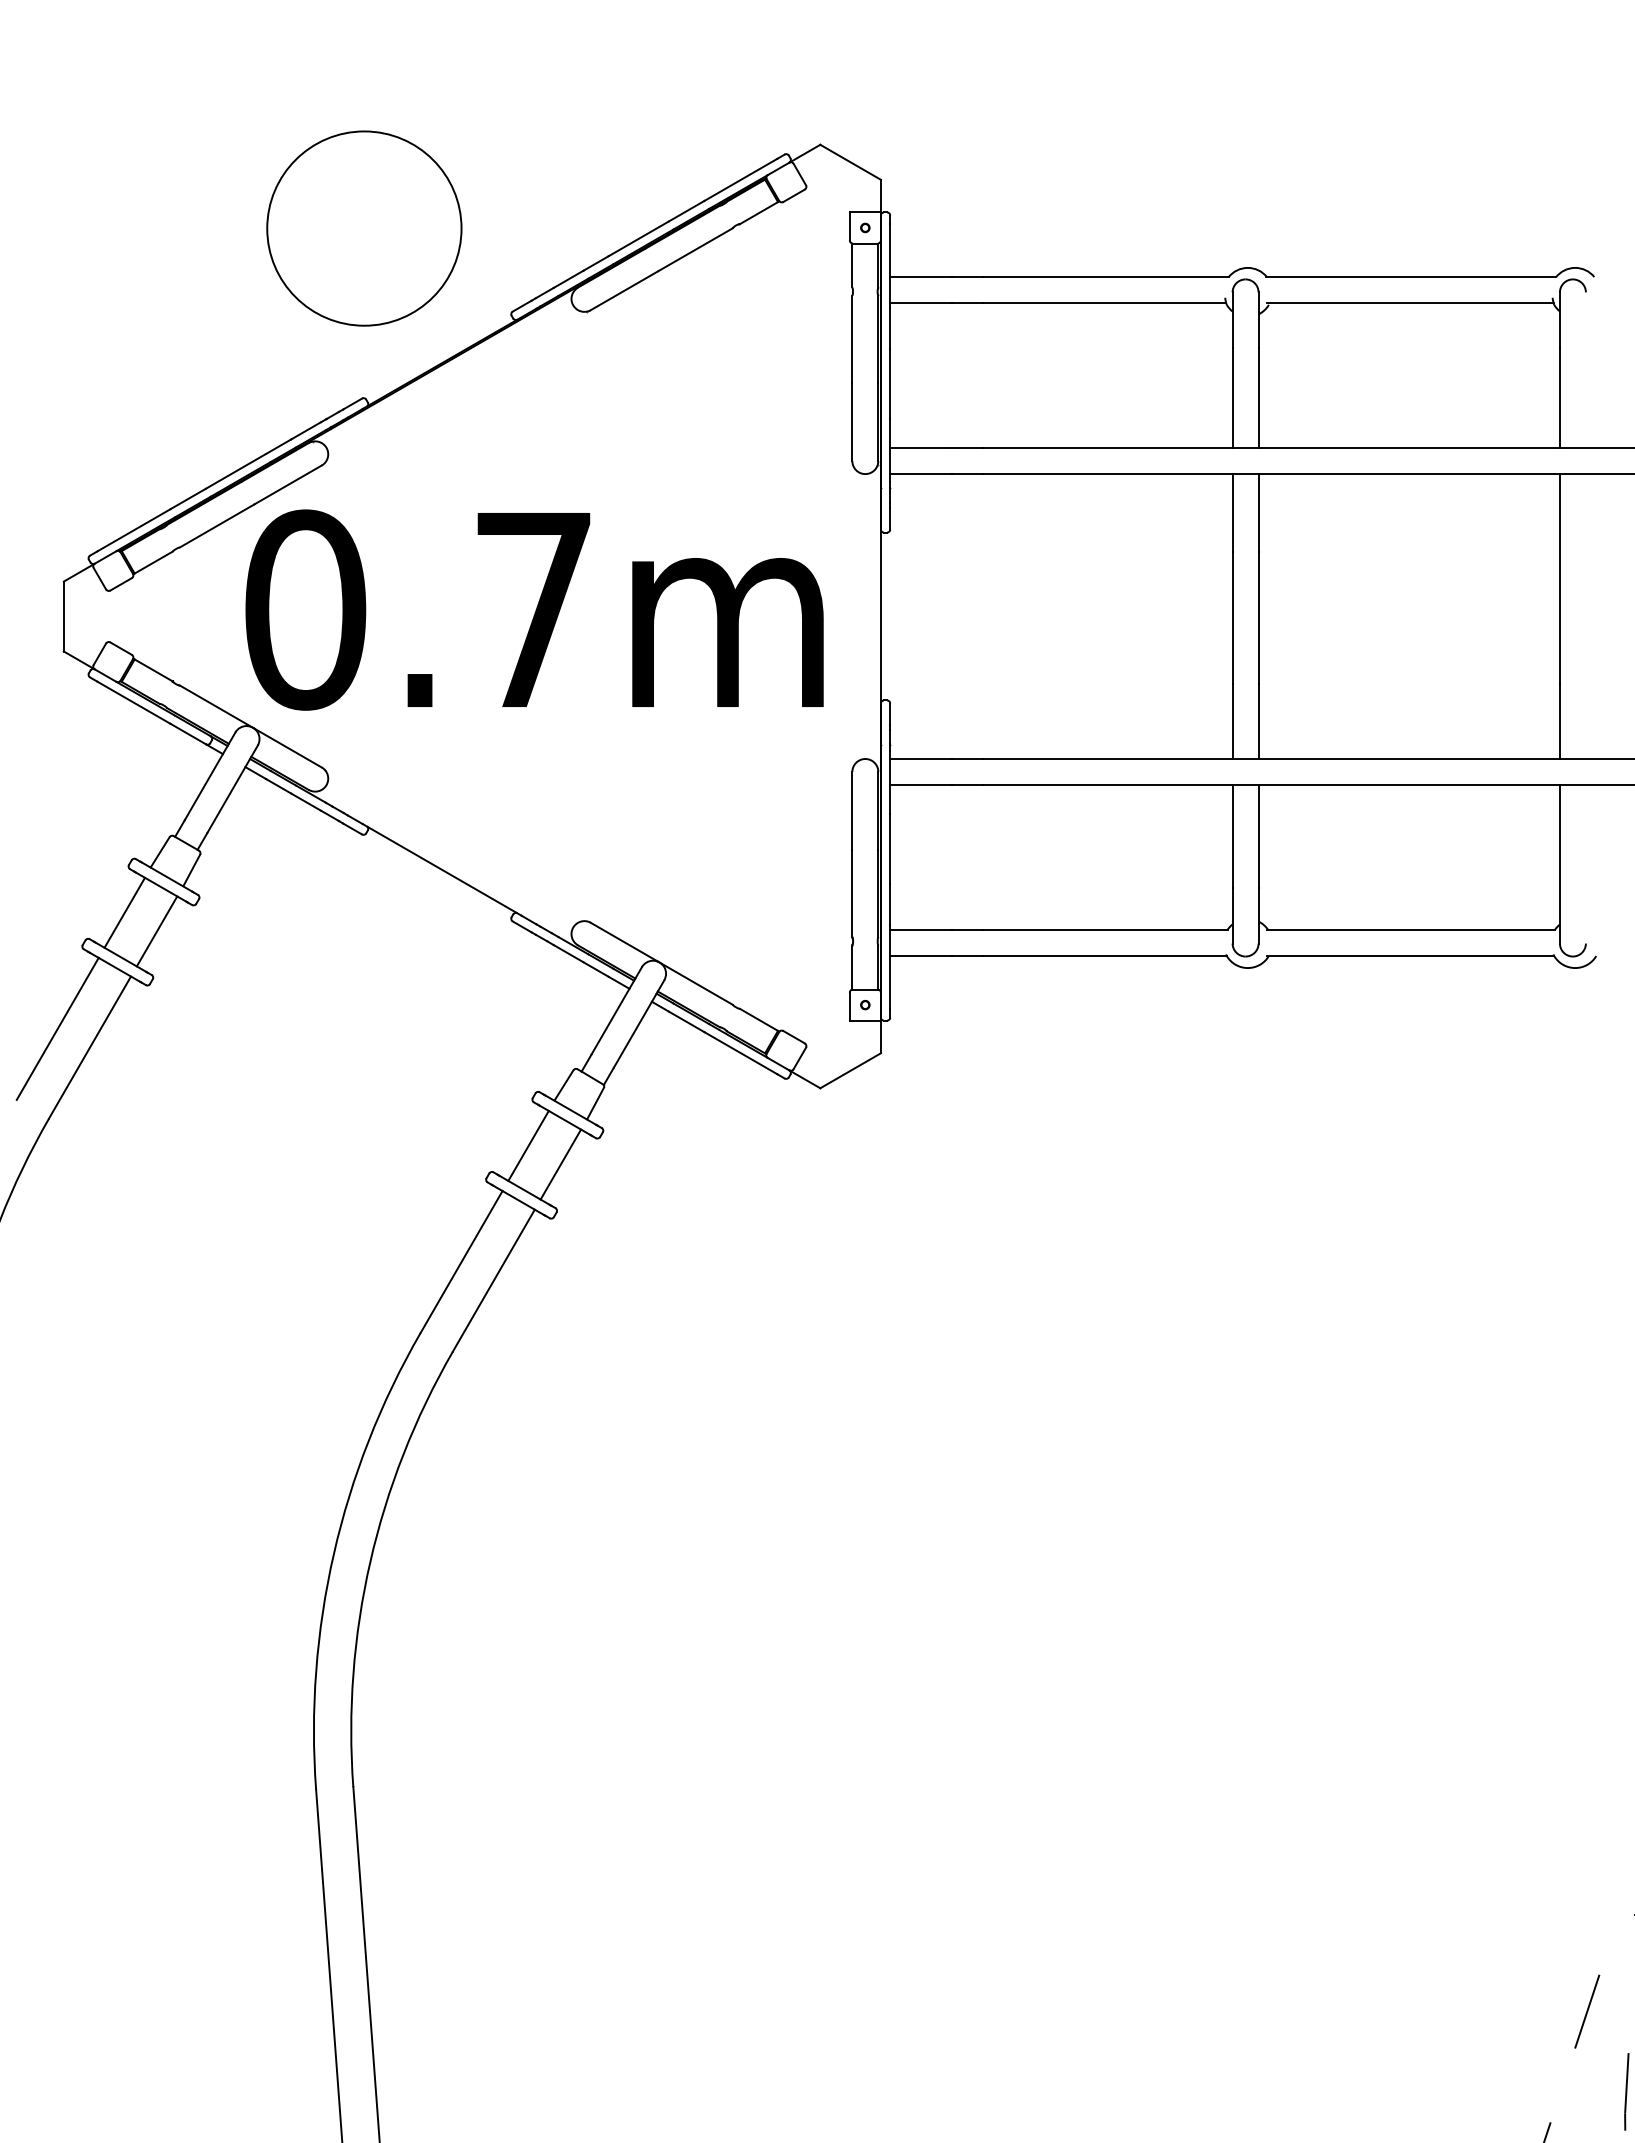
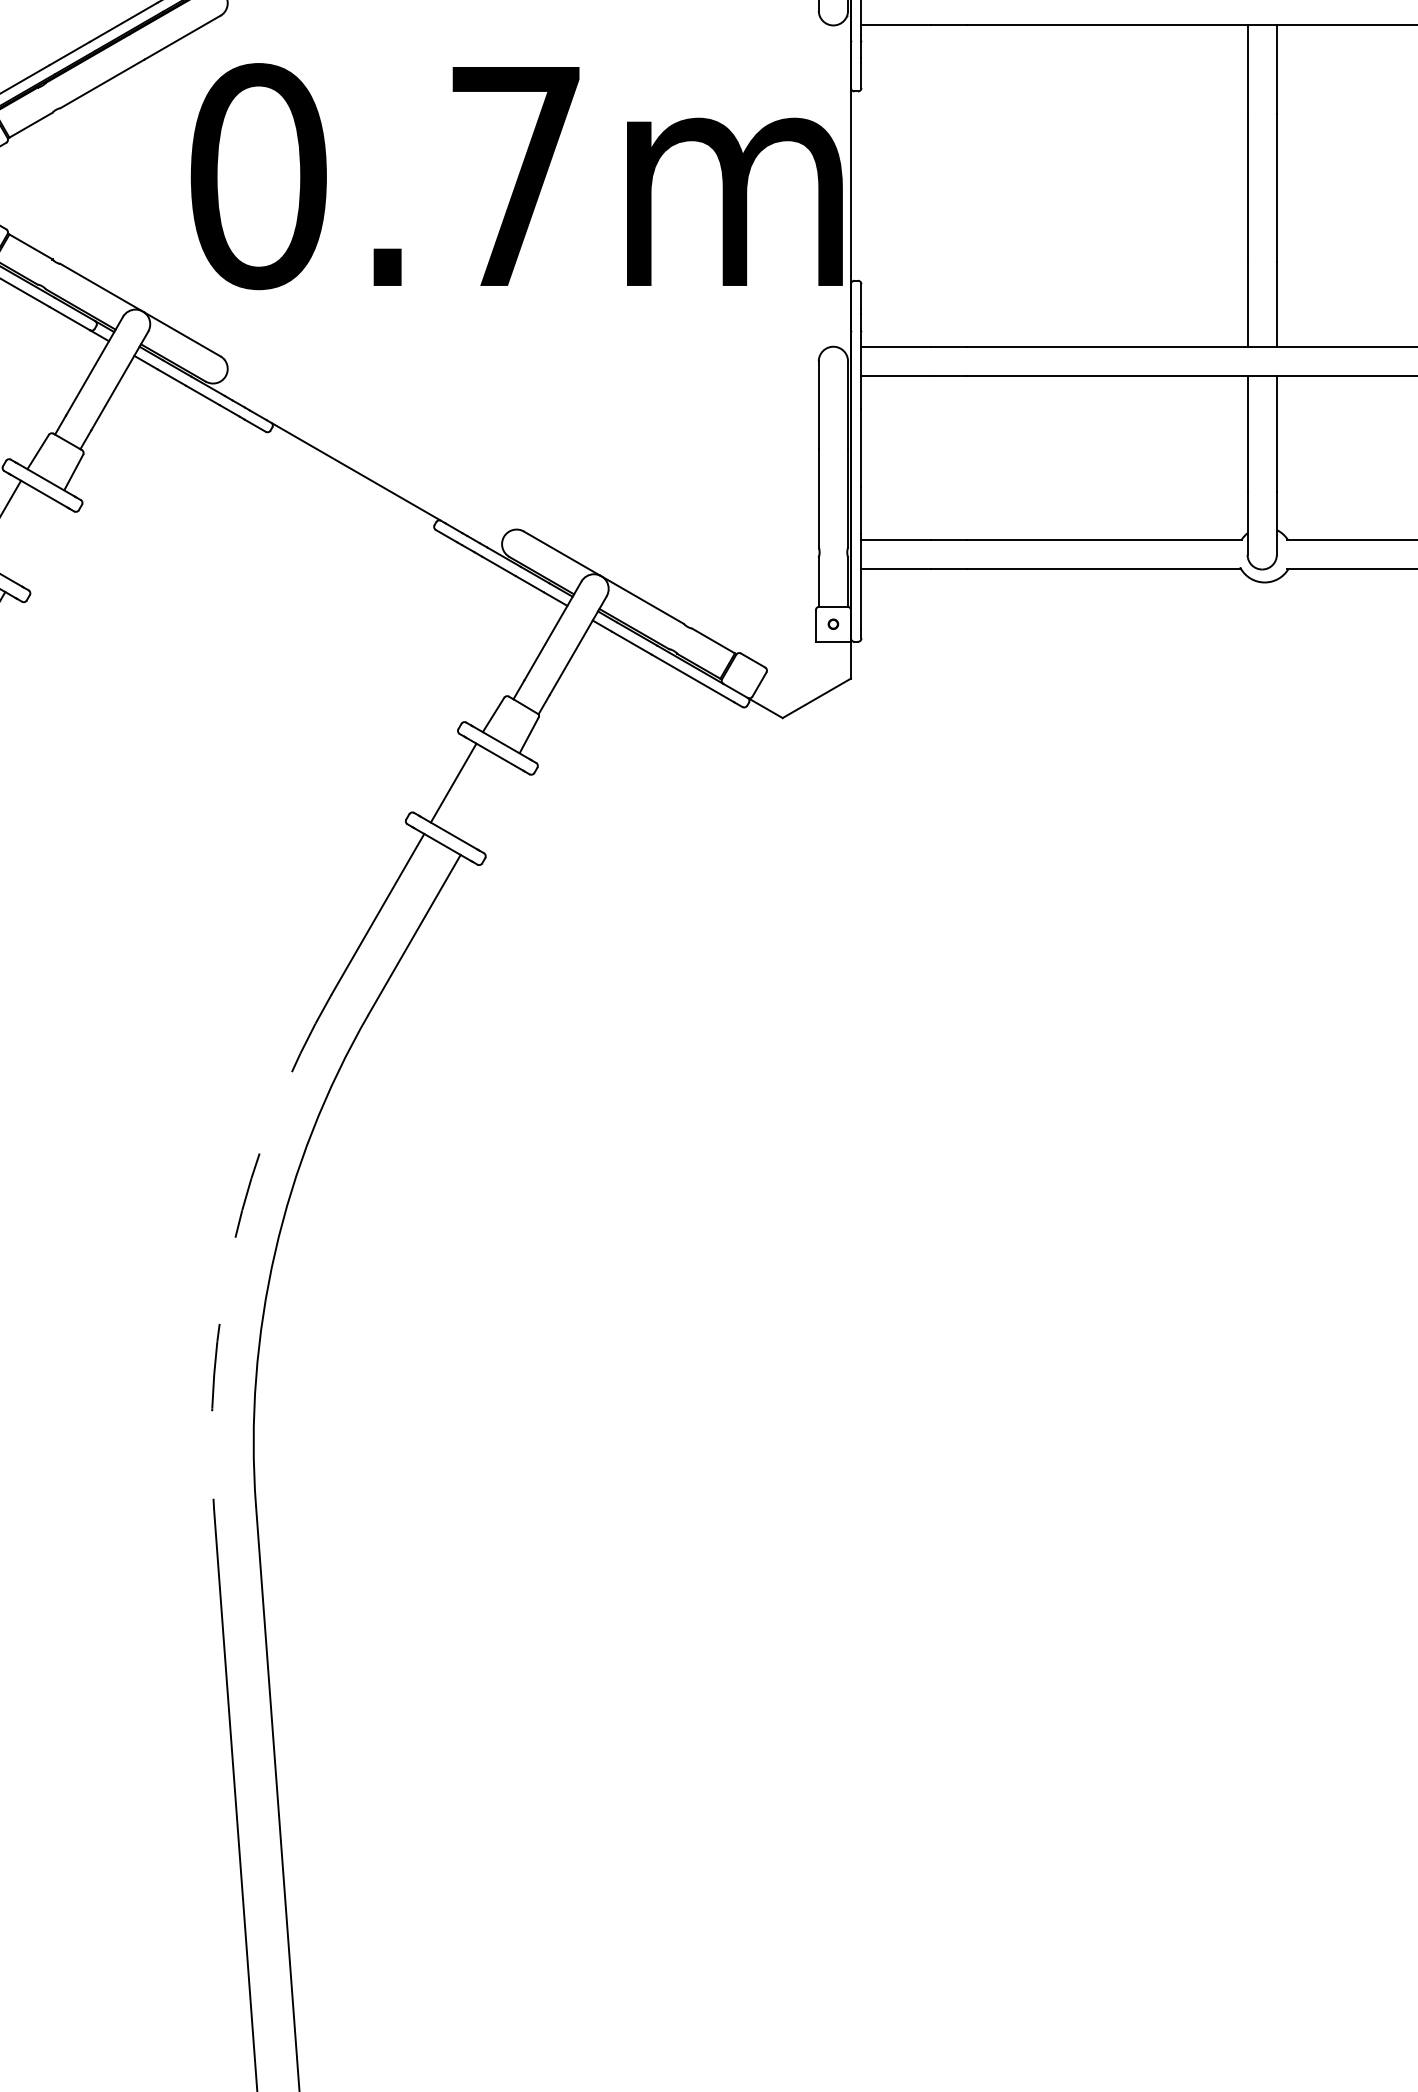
text: (534, 609) -> (516, 175), moved
line: (156, 931) -> (34, 541), removed
line: (560, 1164) -> (489, 804), removed
arc: (333, 1553) -> (233, 1242), solid -> dashed

